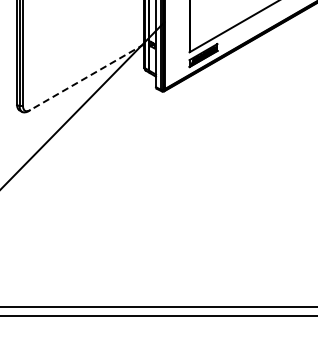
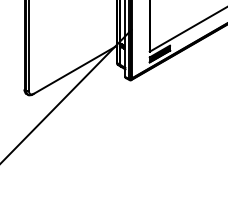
line: (86, 77) -> (74, 70), dashed -> solid

